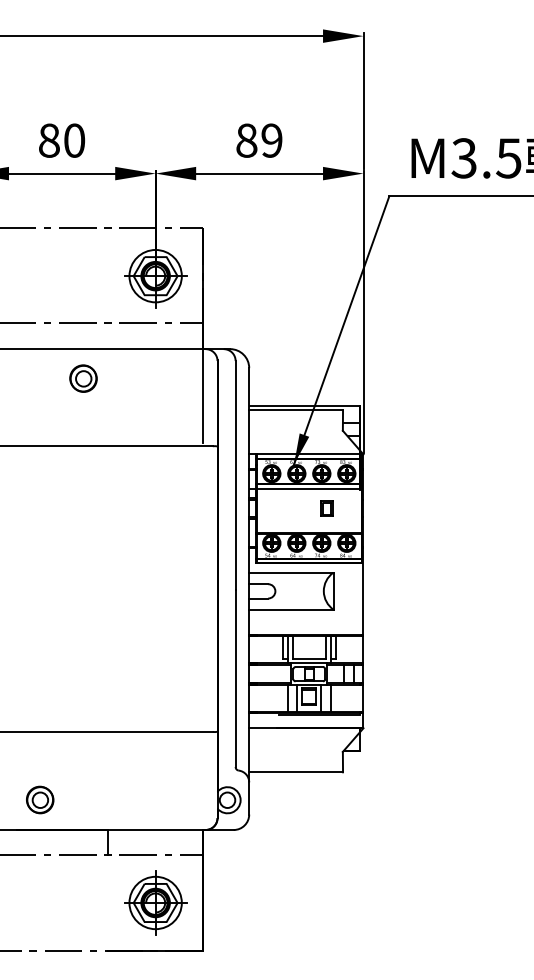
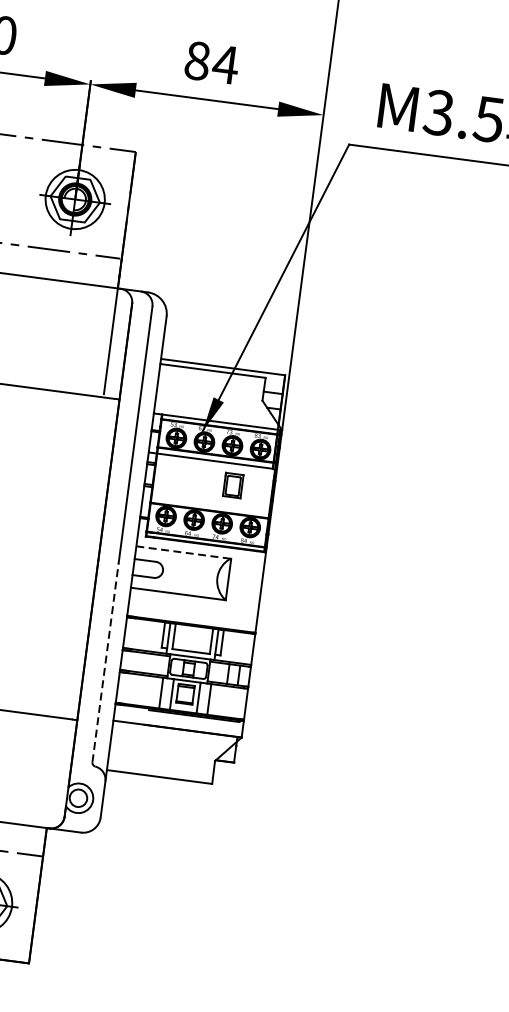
text: (271, 140) -> (225, 64), 89 -> 84
part: (326, 508) -> (232, 485), size x1.4
line: (291, 572) -> (183, 552), solid -> dashed
line: (235, 678) -> (105, 662), solid -> dashed

